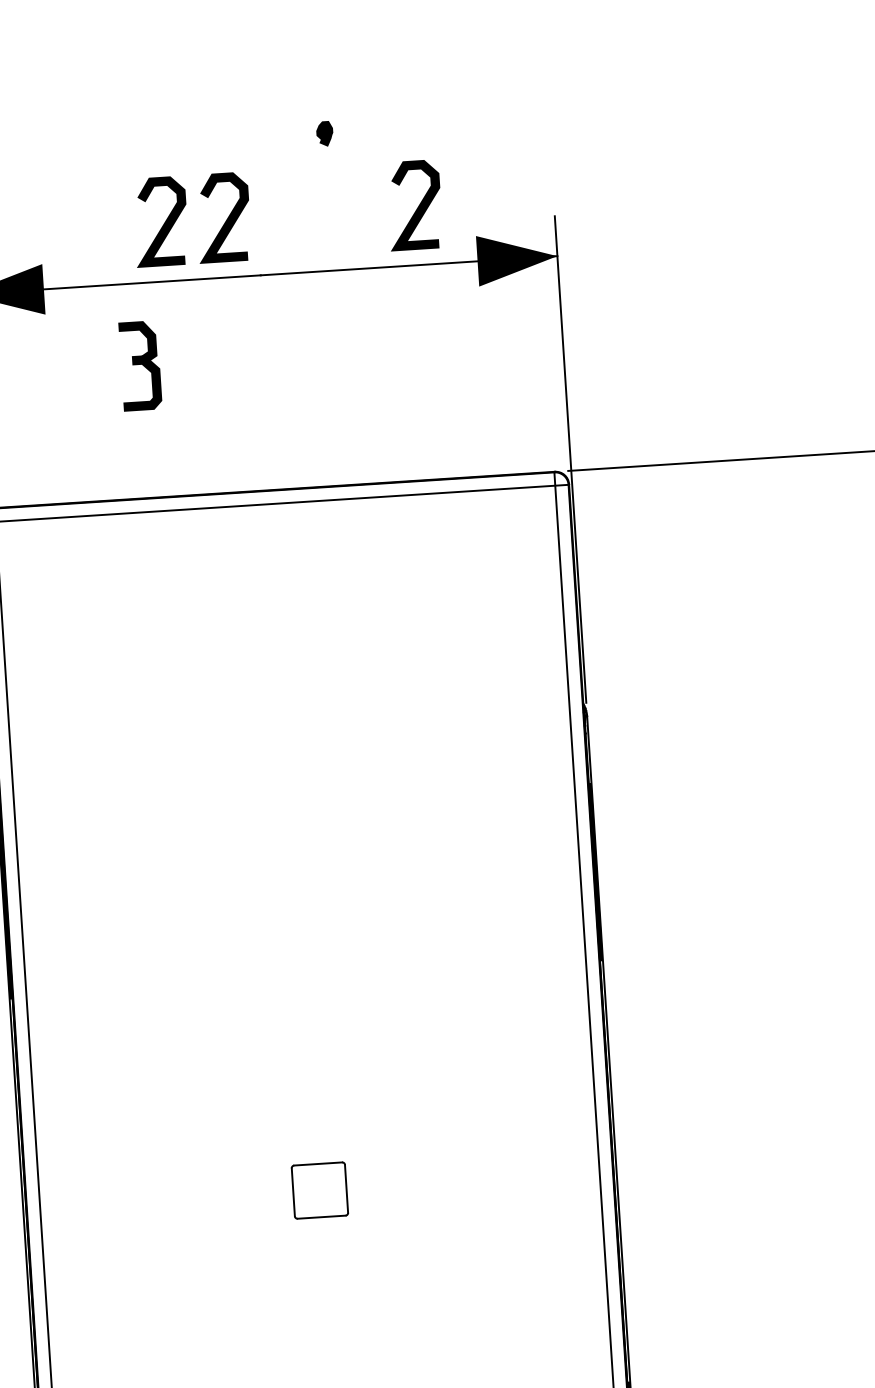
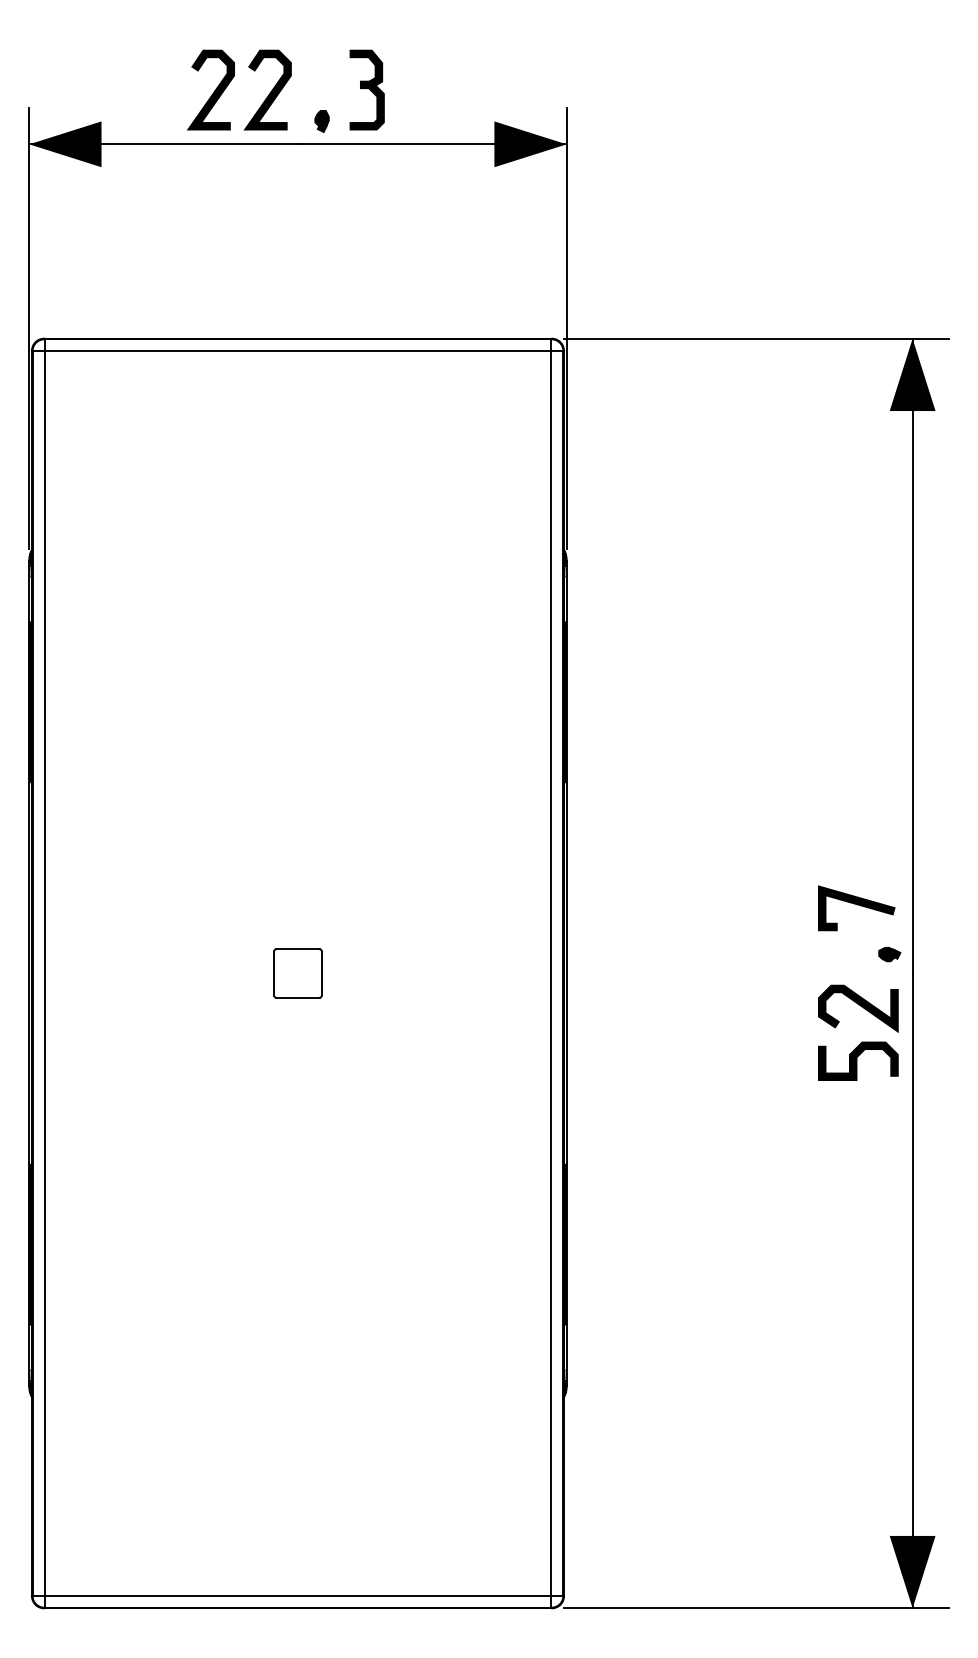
part: (324, 133) -> (321, 121), moved
curve: (417, 206) -> (443, 91), removed
part: (139, 365) -> (366, 89), moved

